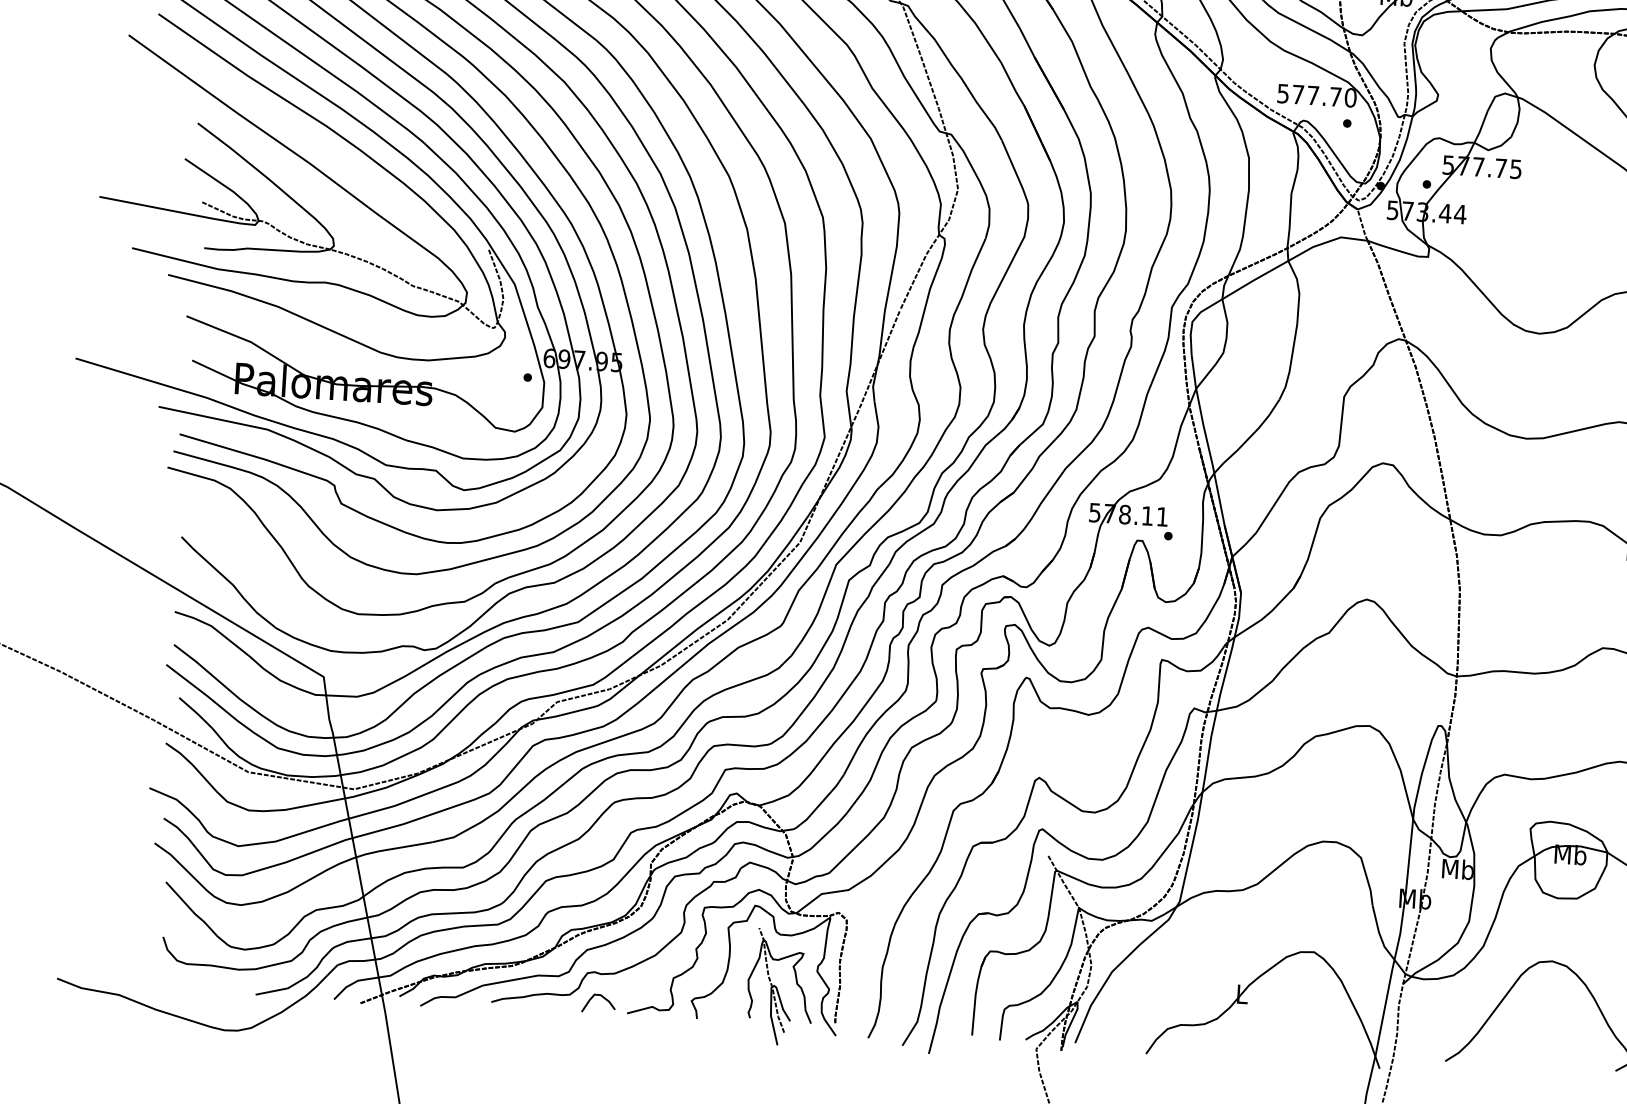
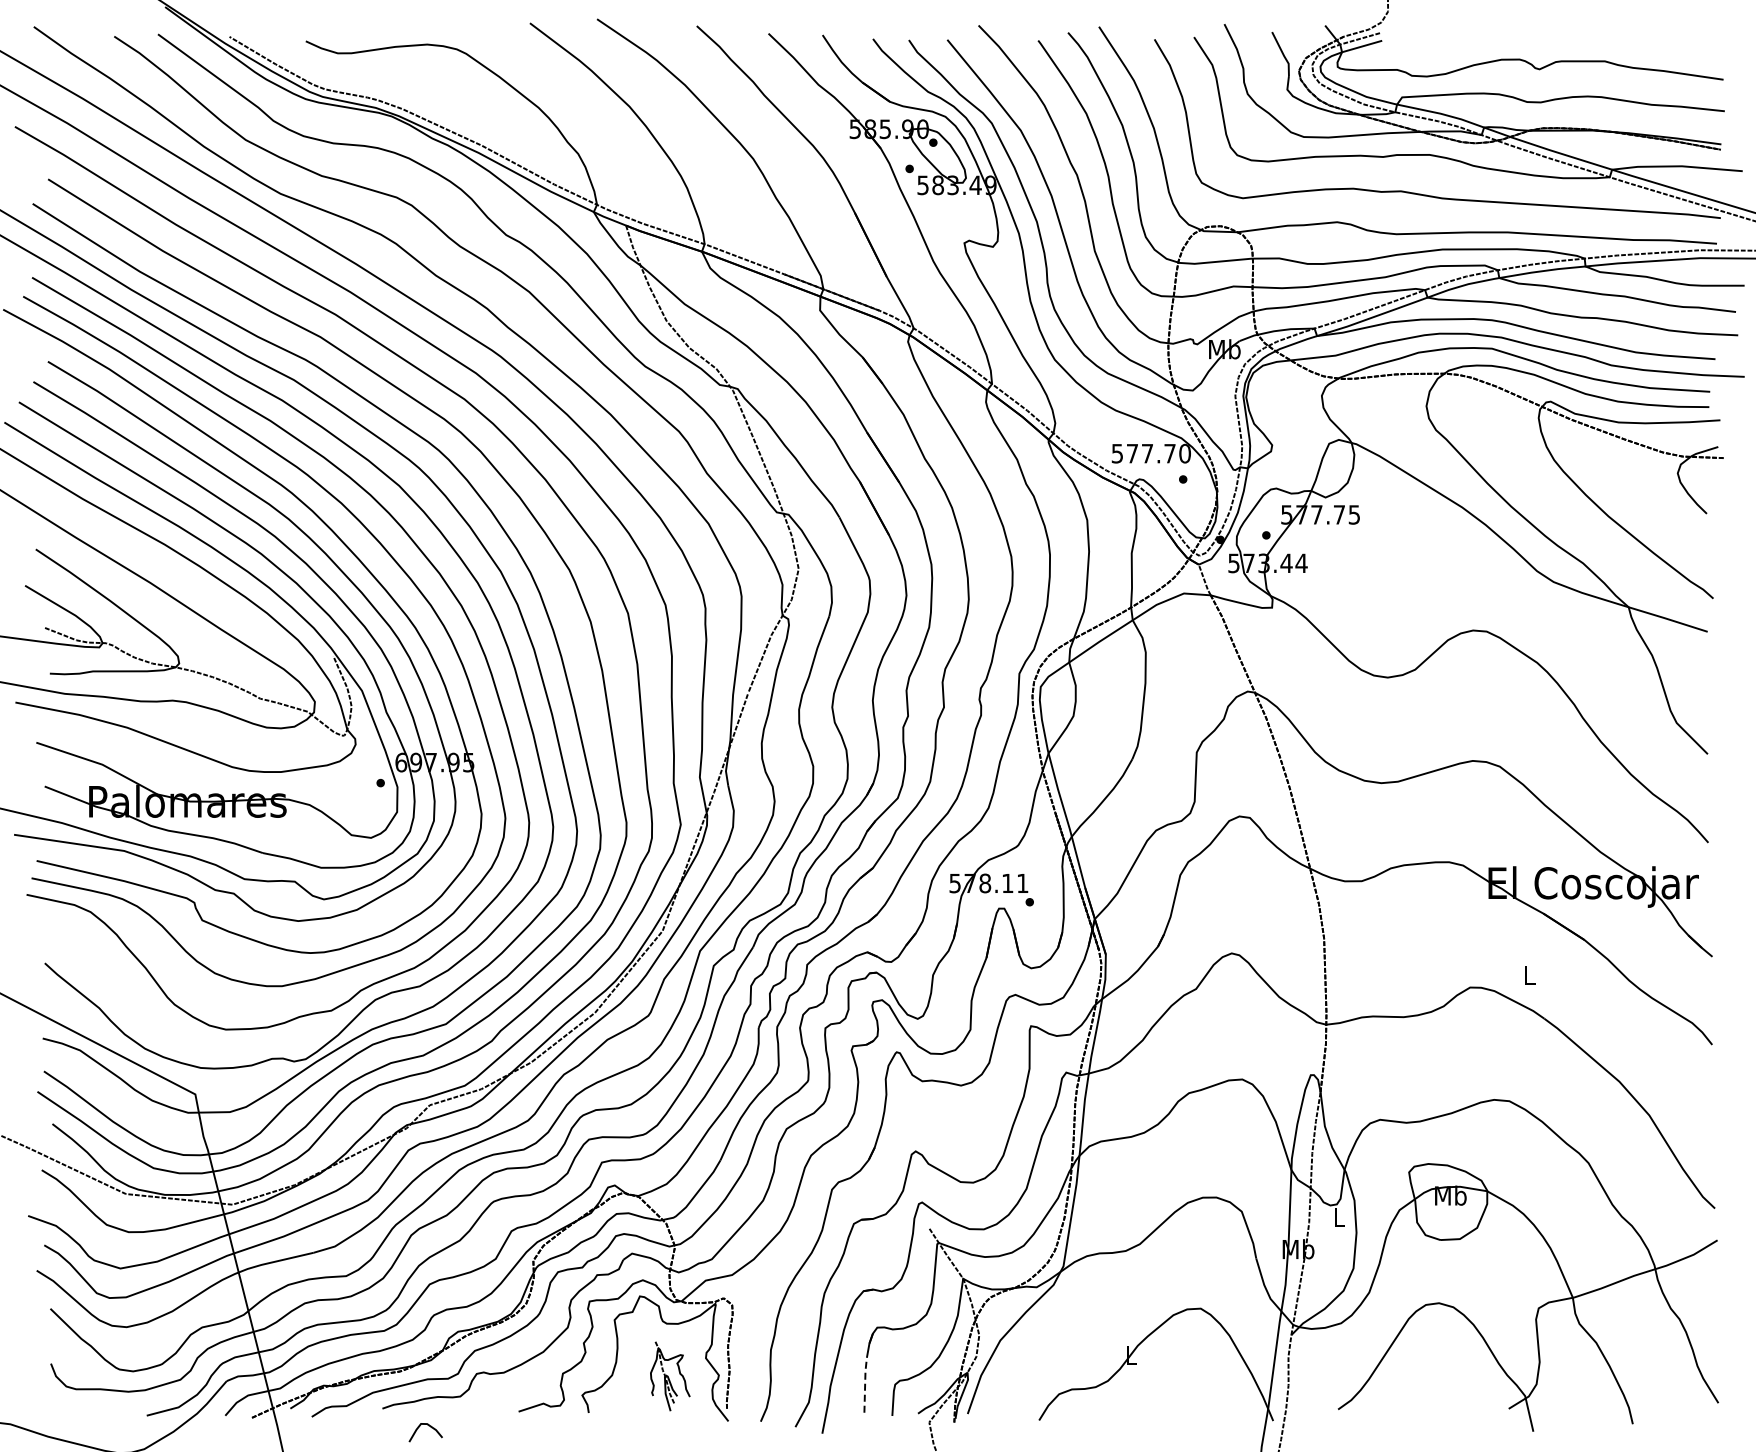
text: (1457, 869) -> (1338, 1217), Mb -> L
part: (780, 987) -> (670, 1376), size x0.6
curve: (601, 997) -> (428, 1426), moved
line: (974, 1007) -> (865, 1384), solid -> dashed

